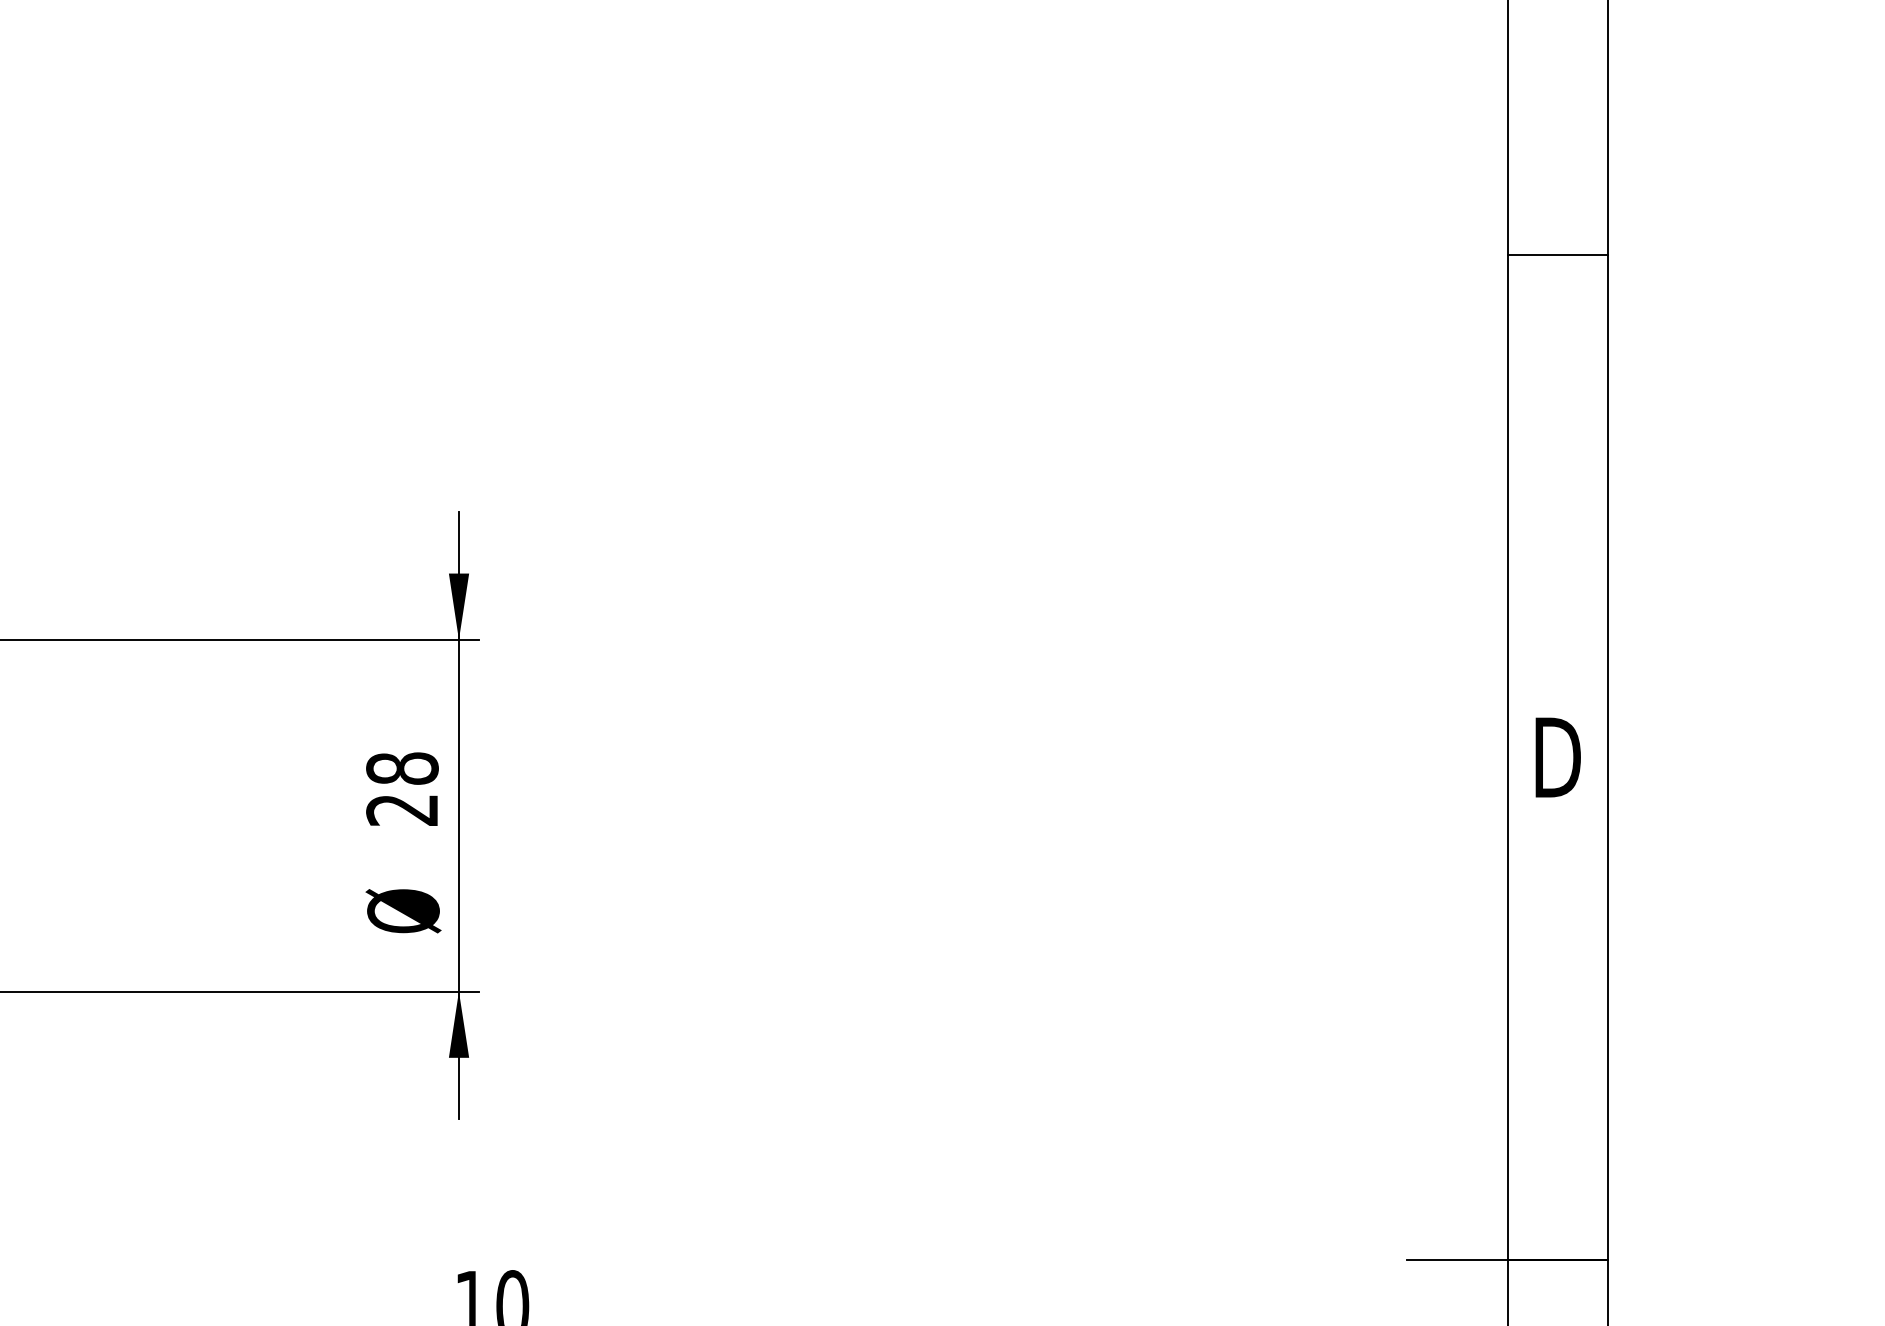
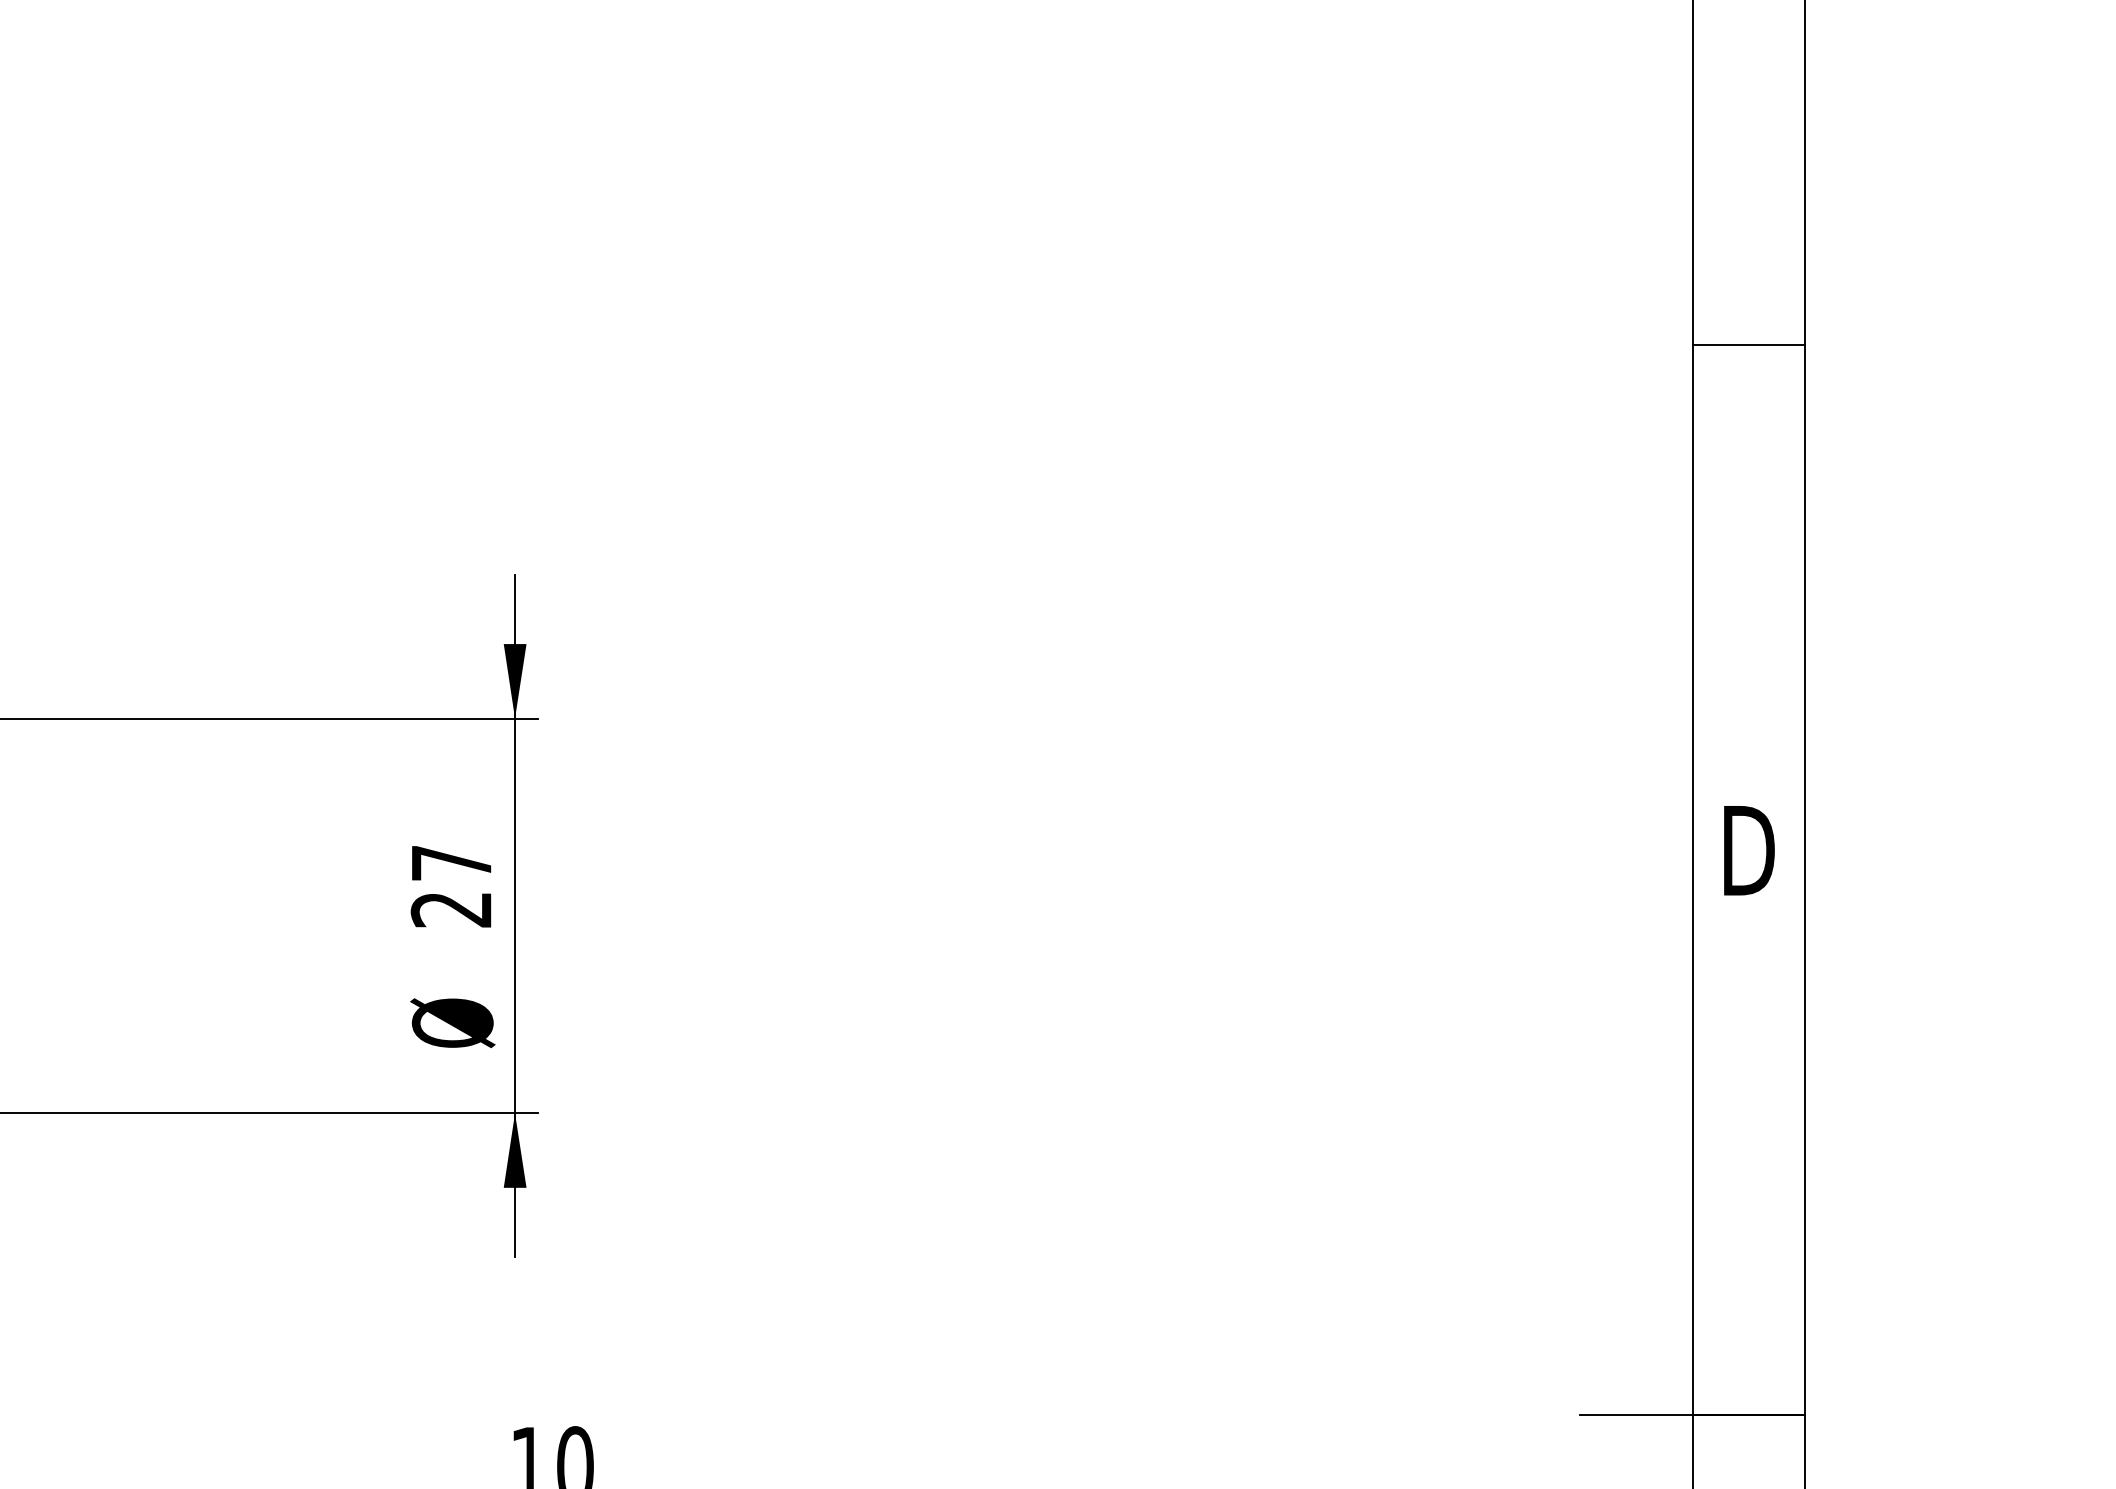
line: (1557, 255) -> (1748, 344), moved
text: (402, 768) -> (451, 862), 28 -> 27

